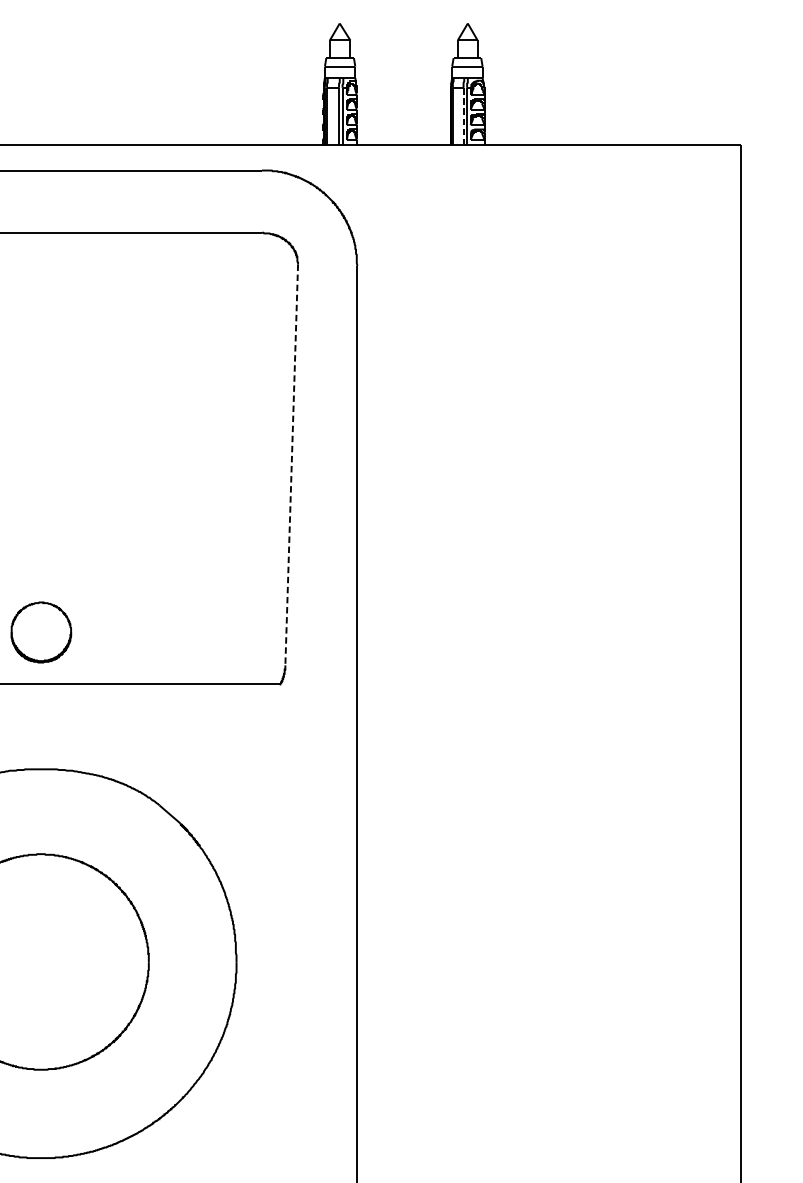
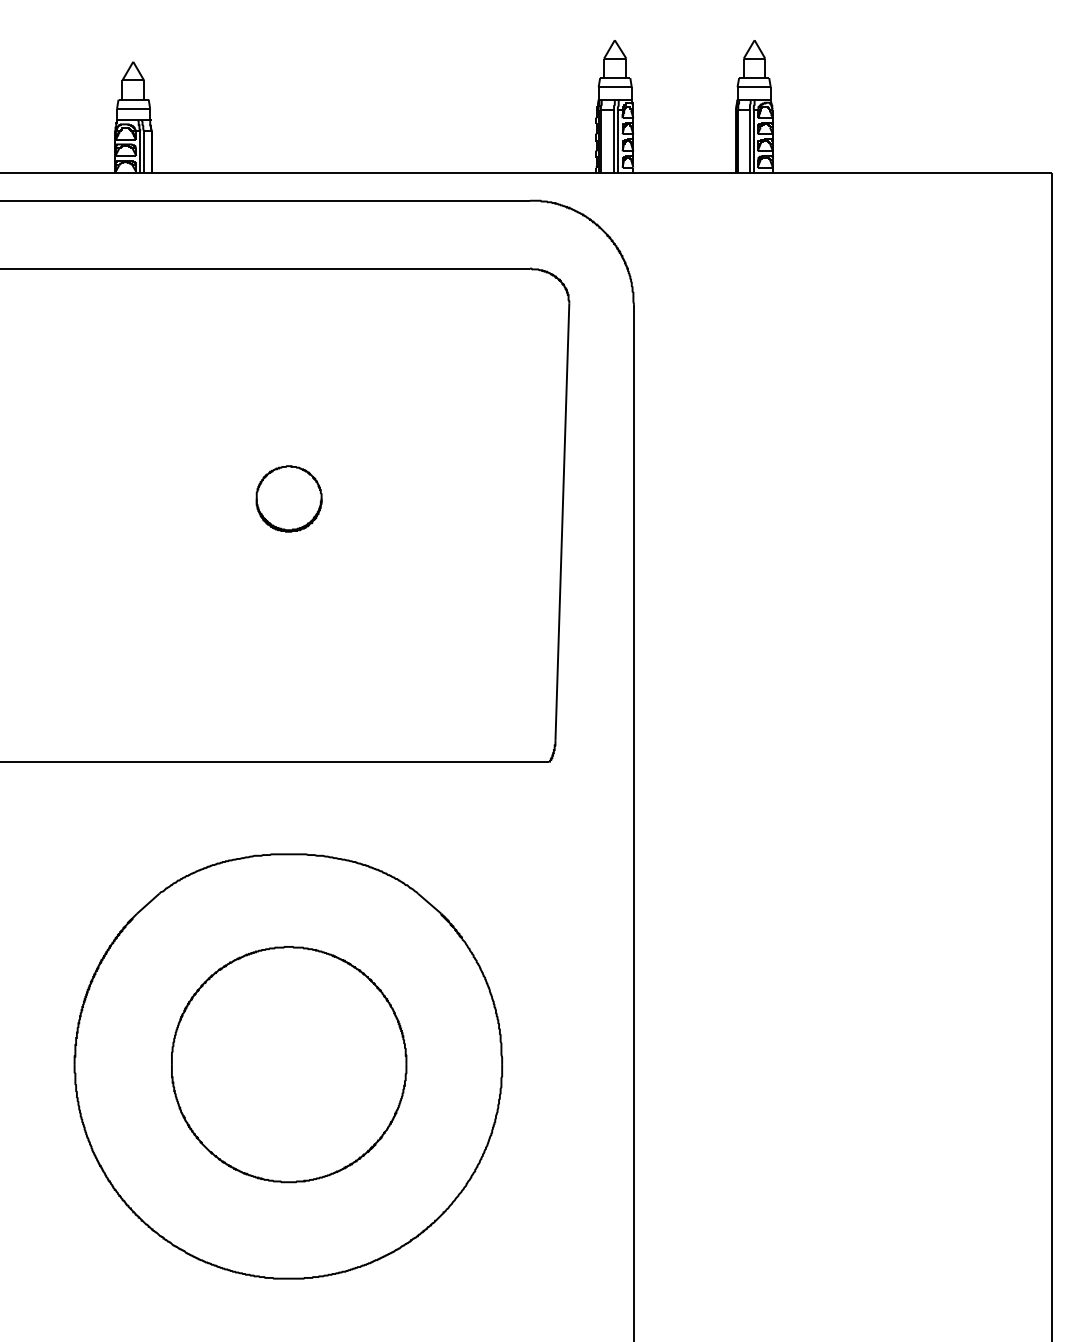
line: (463, 116) -> (749, 141), dashed -> solid
line: (291, 465) -> (562, 522), dashed -> solid
part: (40, 632) -> (288, 498), moved

